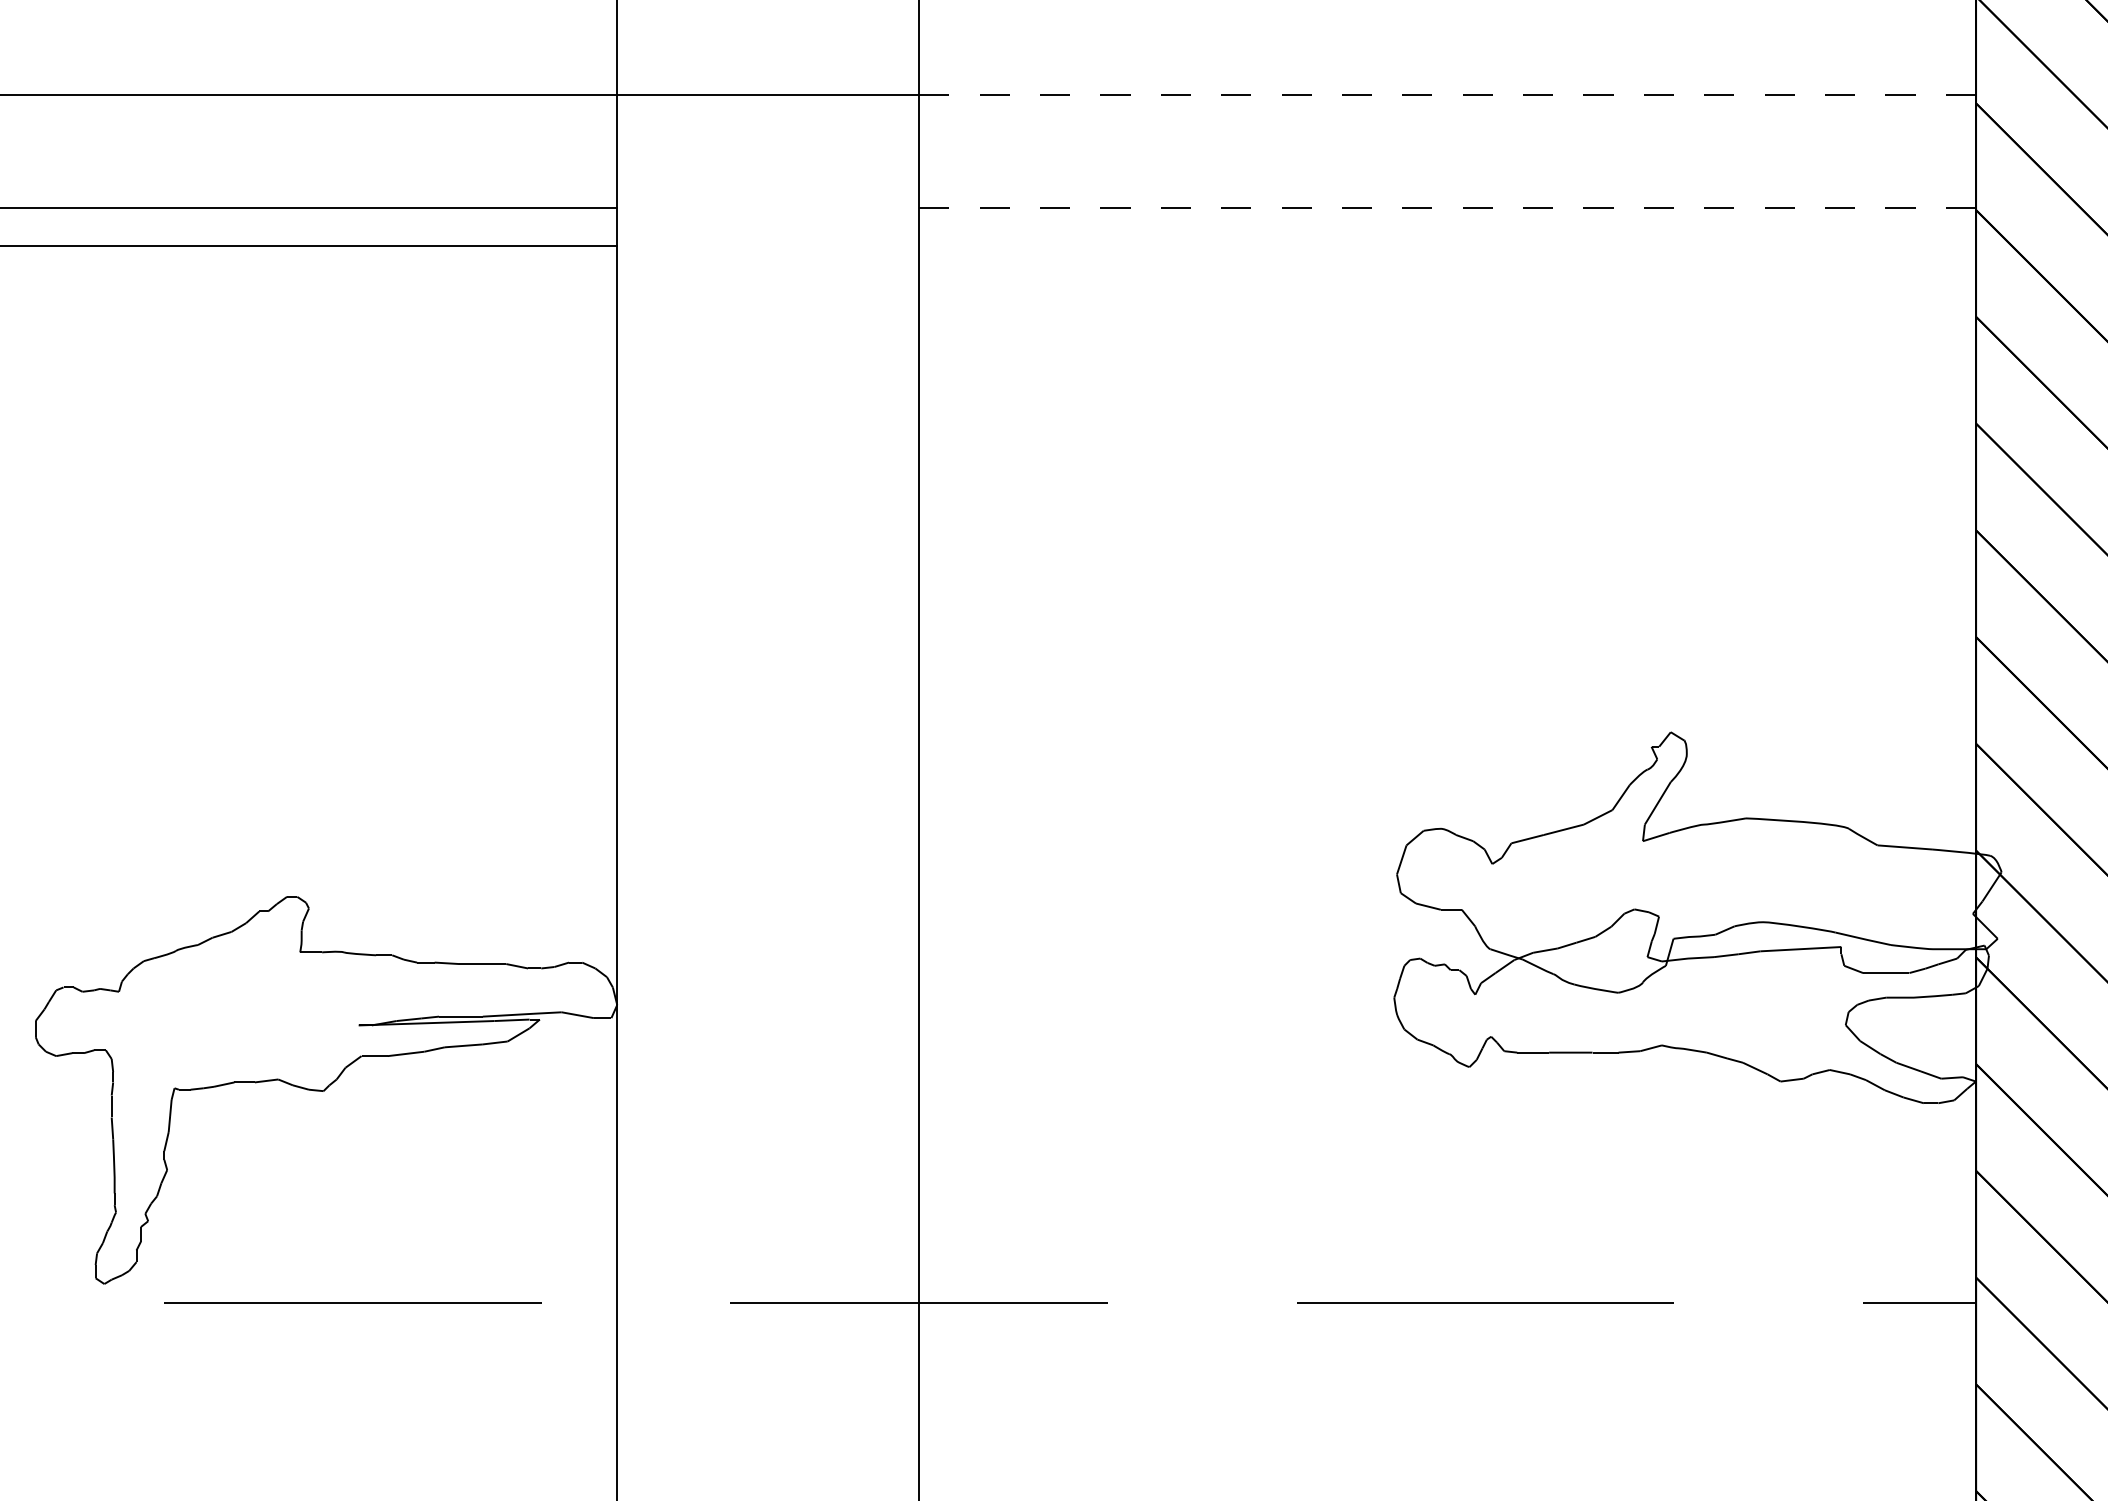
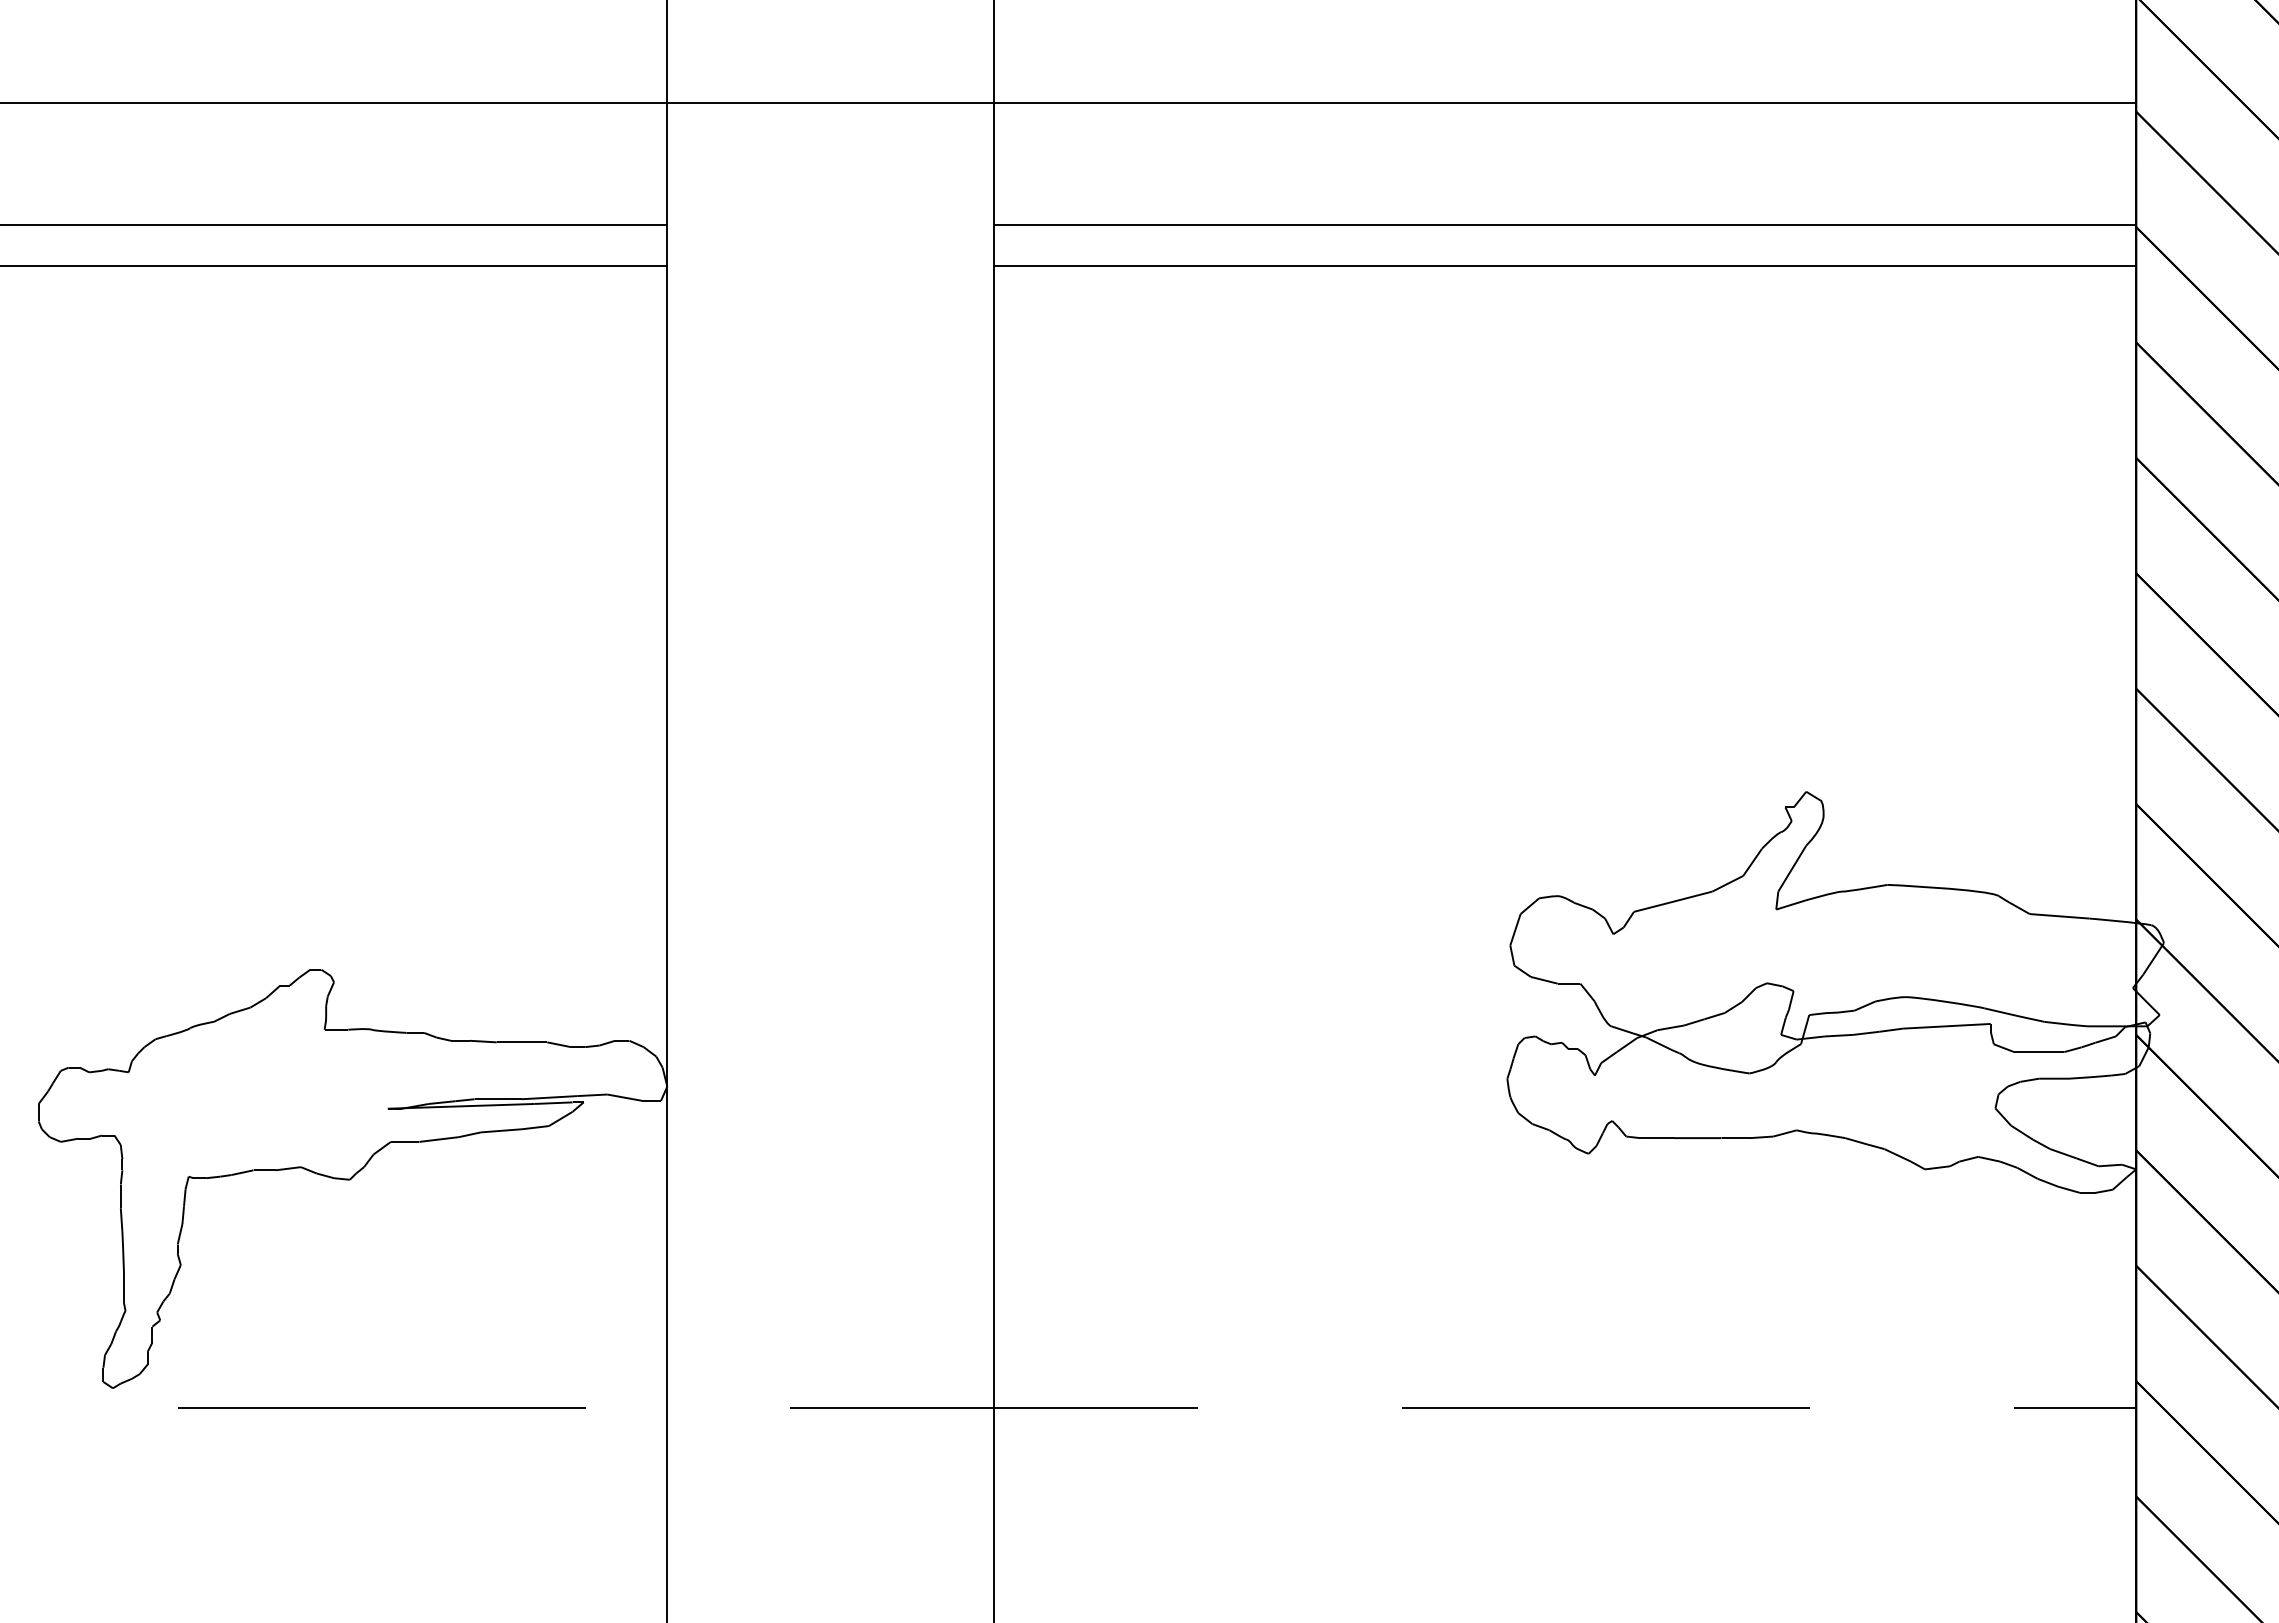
line: (1447, 94) -> (1564, 102), dashed -> solid
line: (1447, 208) -> (1564, 225), dashed -> solid
line: (1447, 245) -> (1564, 265), added

